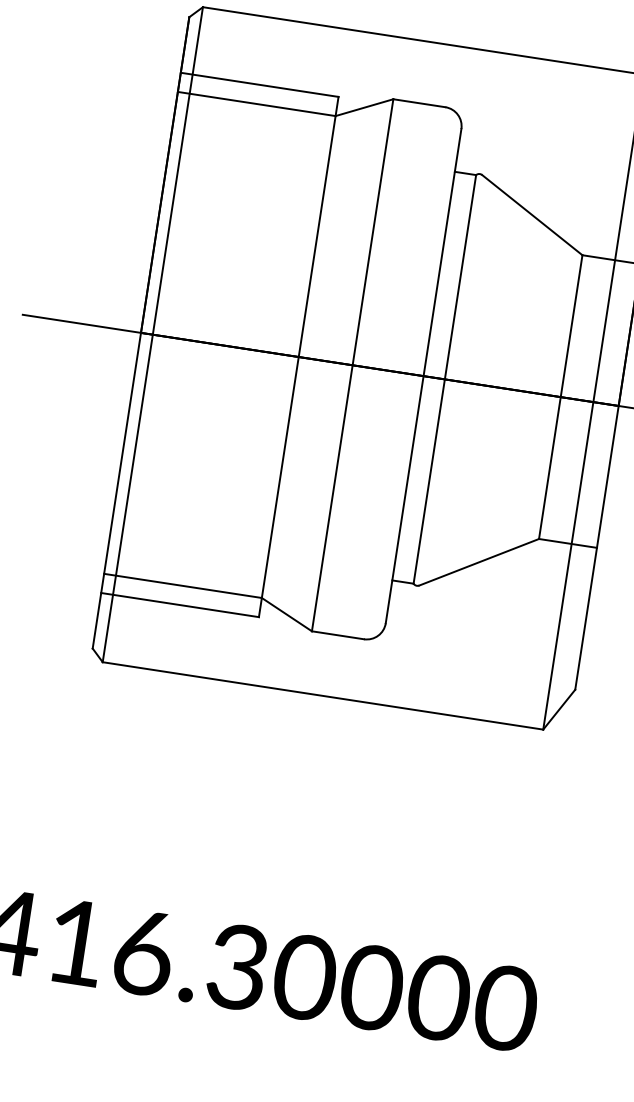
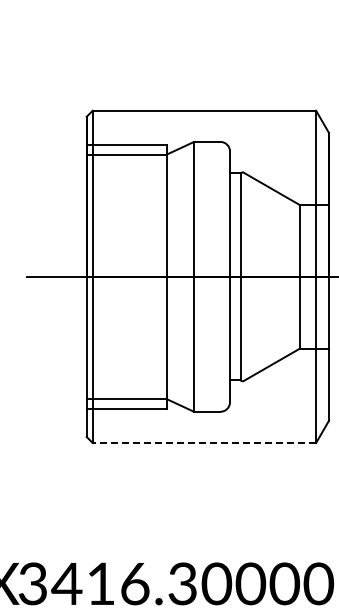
line: (323, 694) -> (204, 442), solid -> dashed

